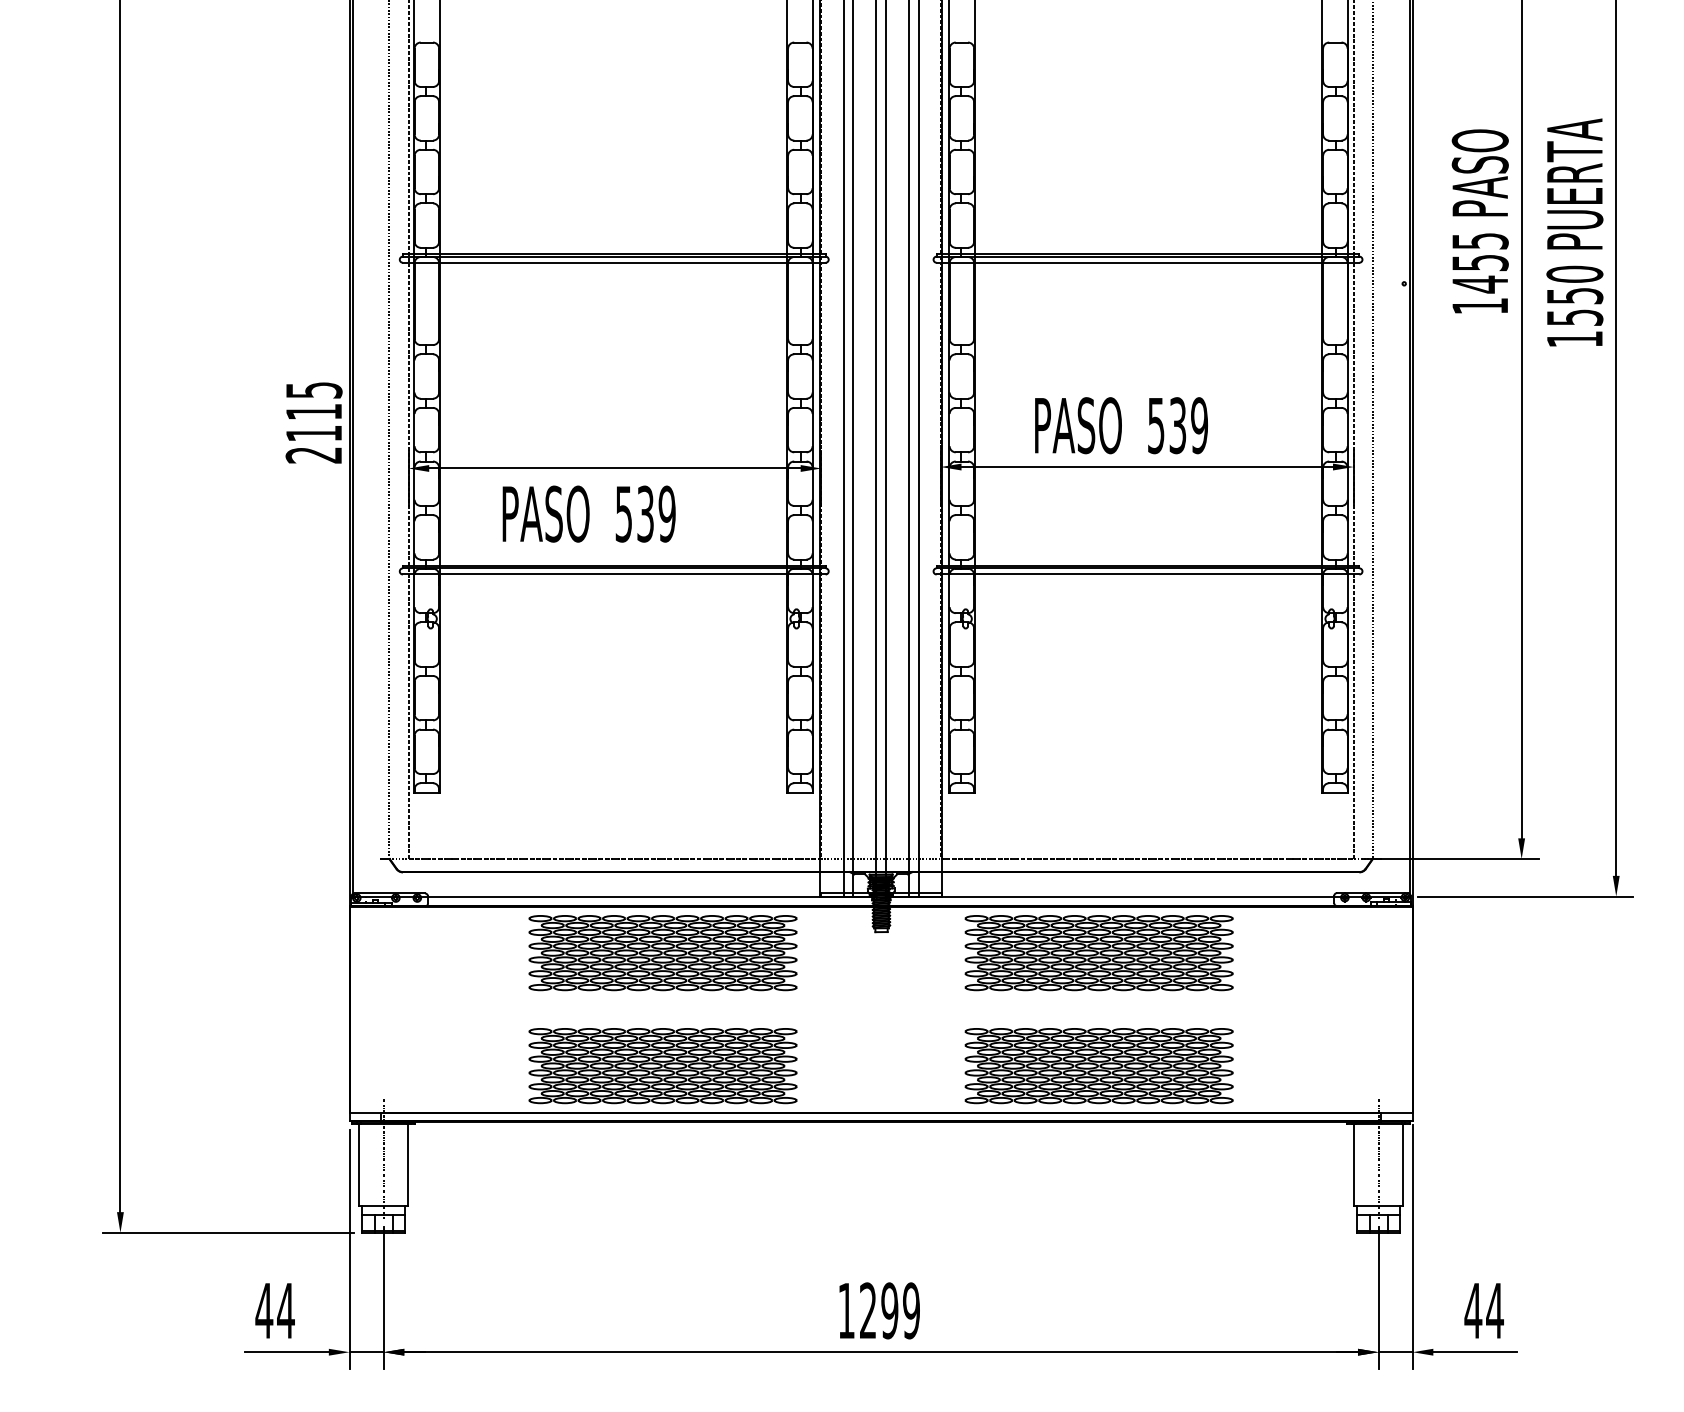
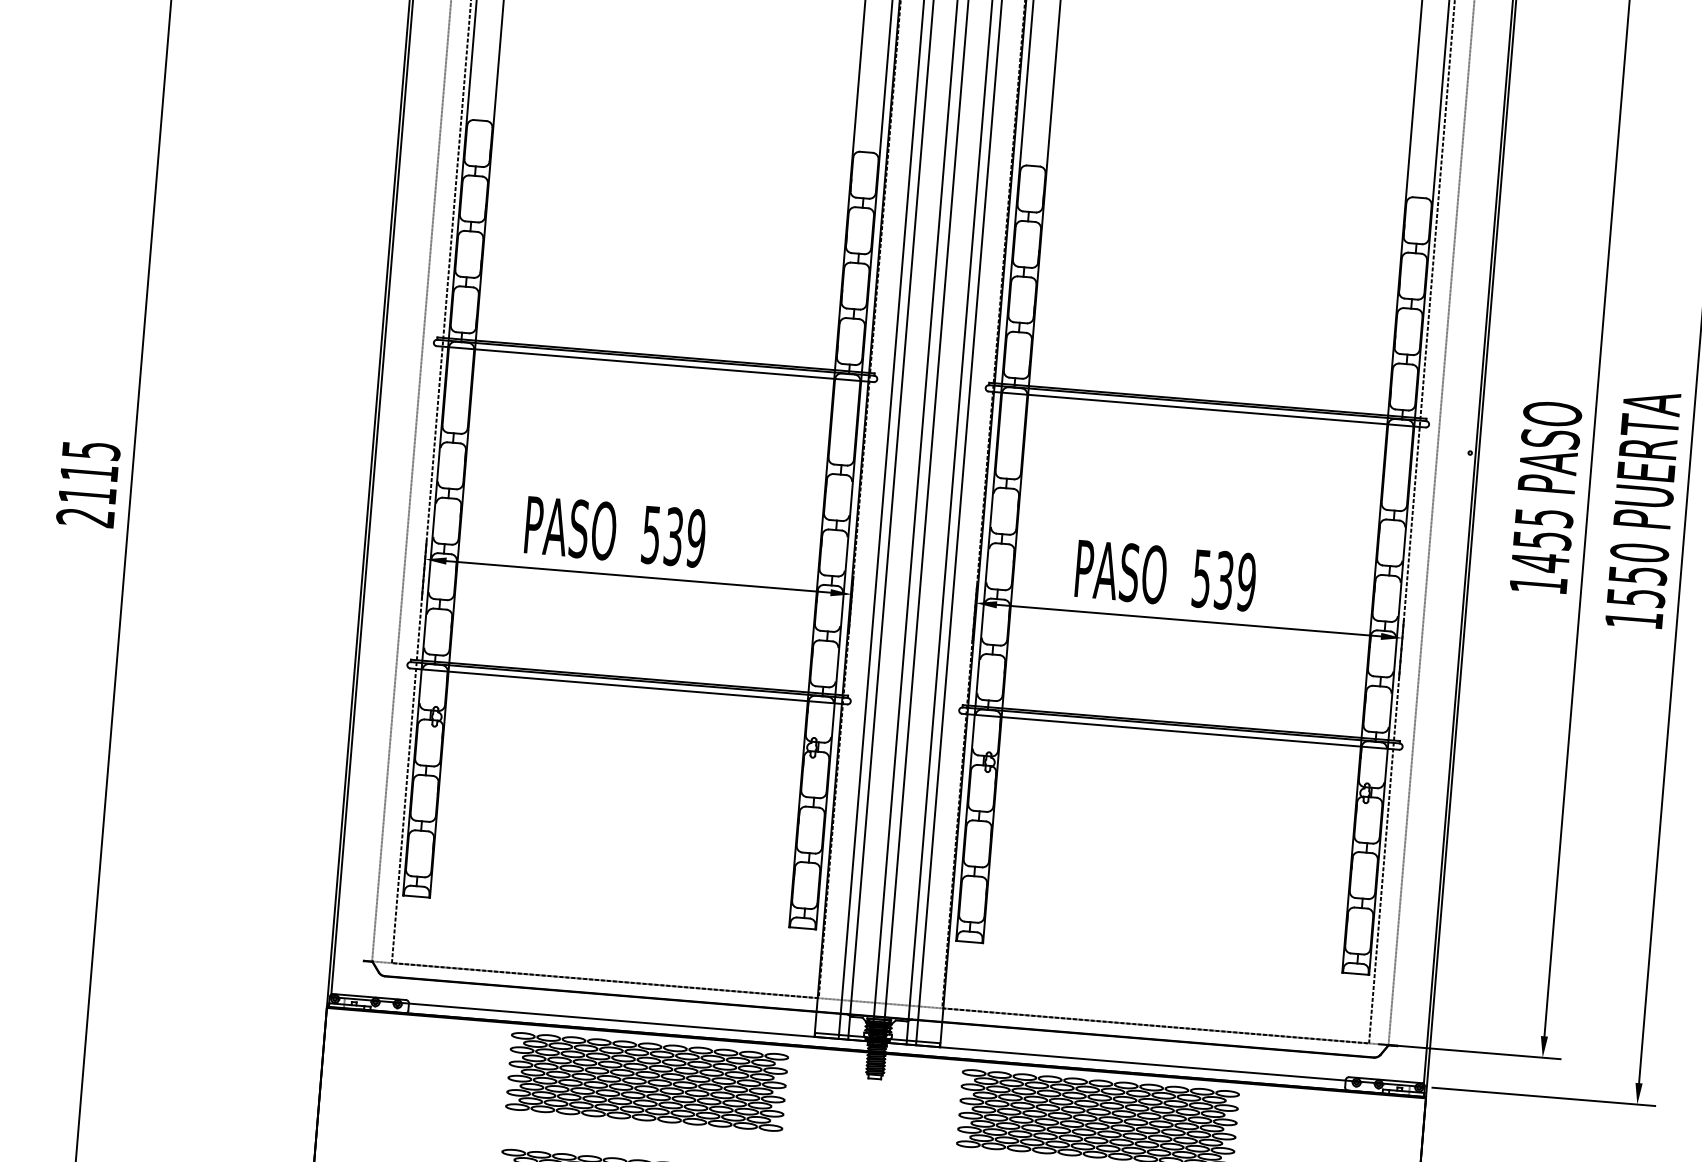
text: (1479, 221) -> (1544, 497), moved
text: (1574, 232) -> (1642, 509), moved
text: (313, 422) -> (87, 483), moved
text: (588, 513) -> (614, 531), moved

